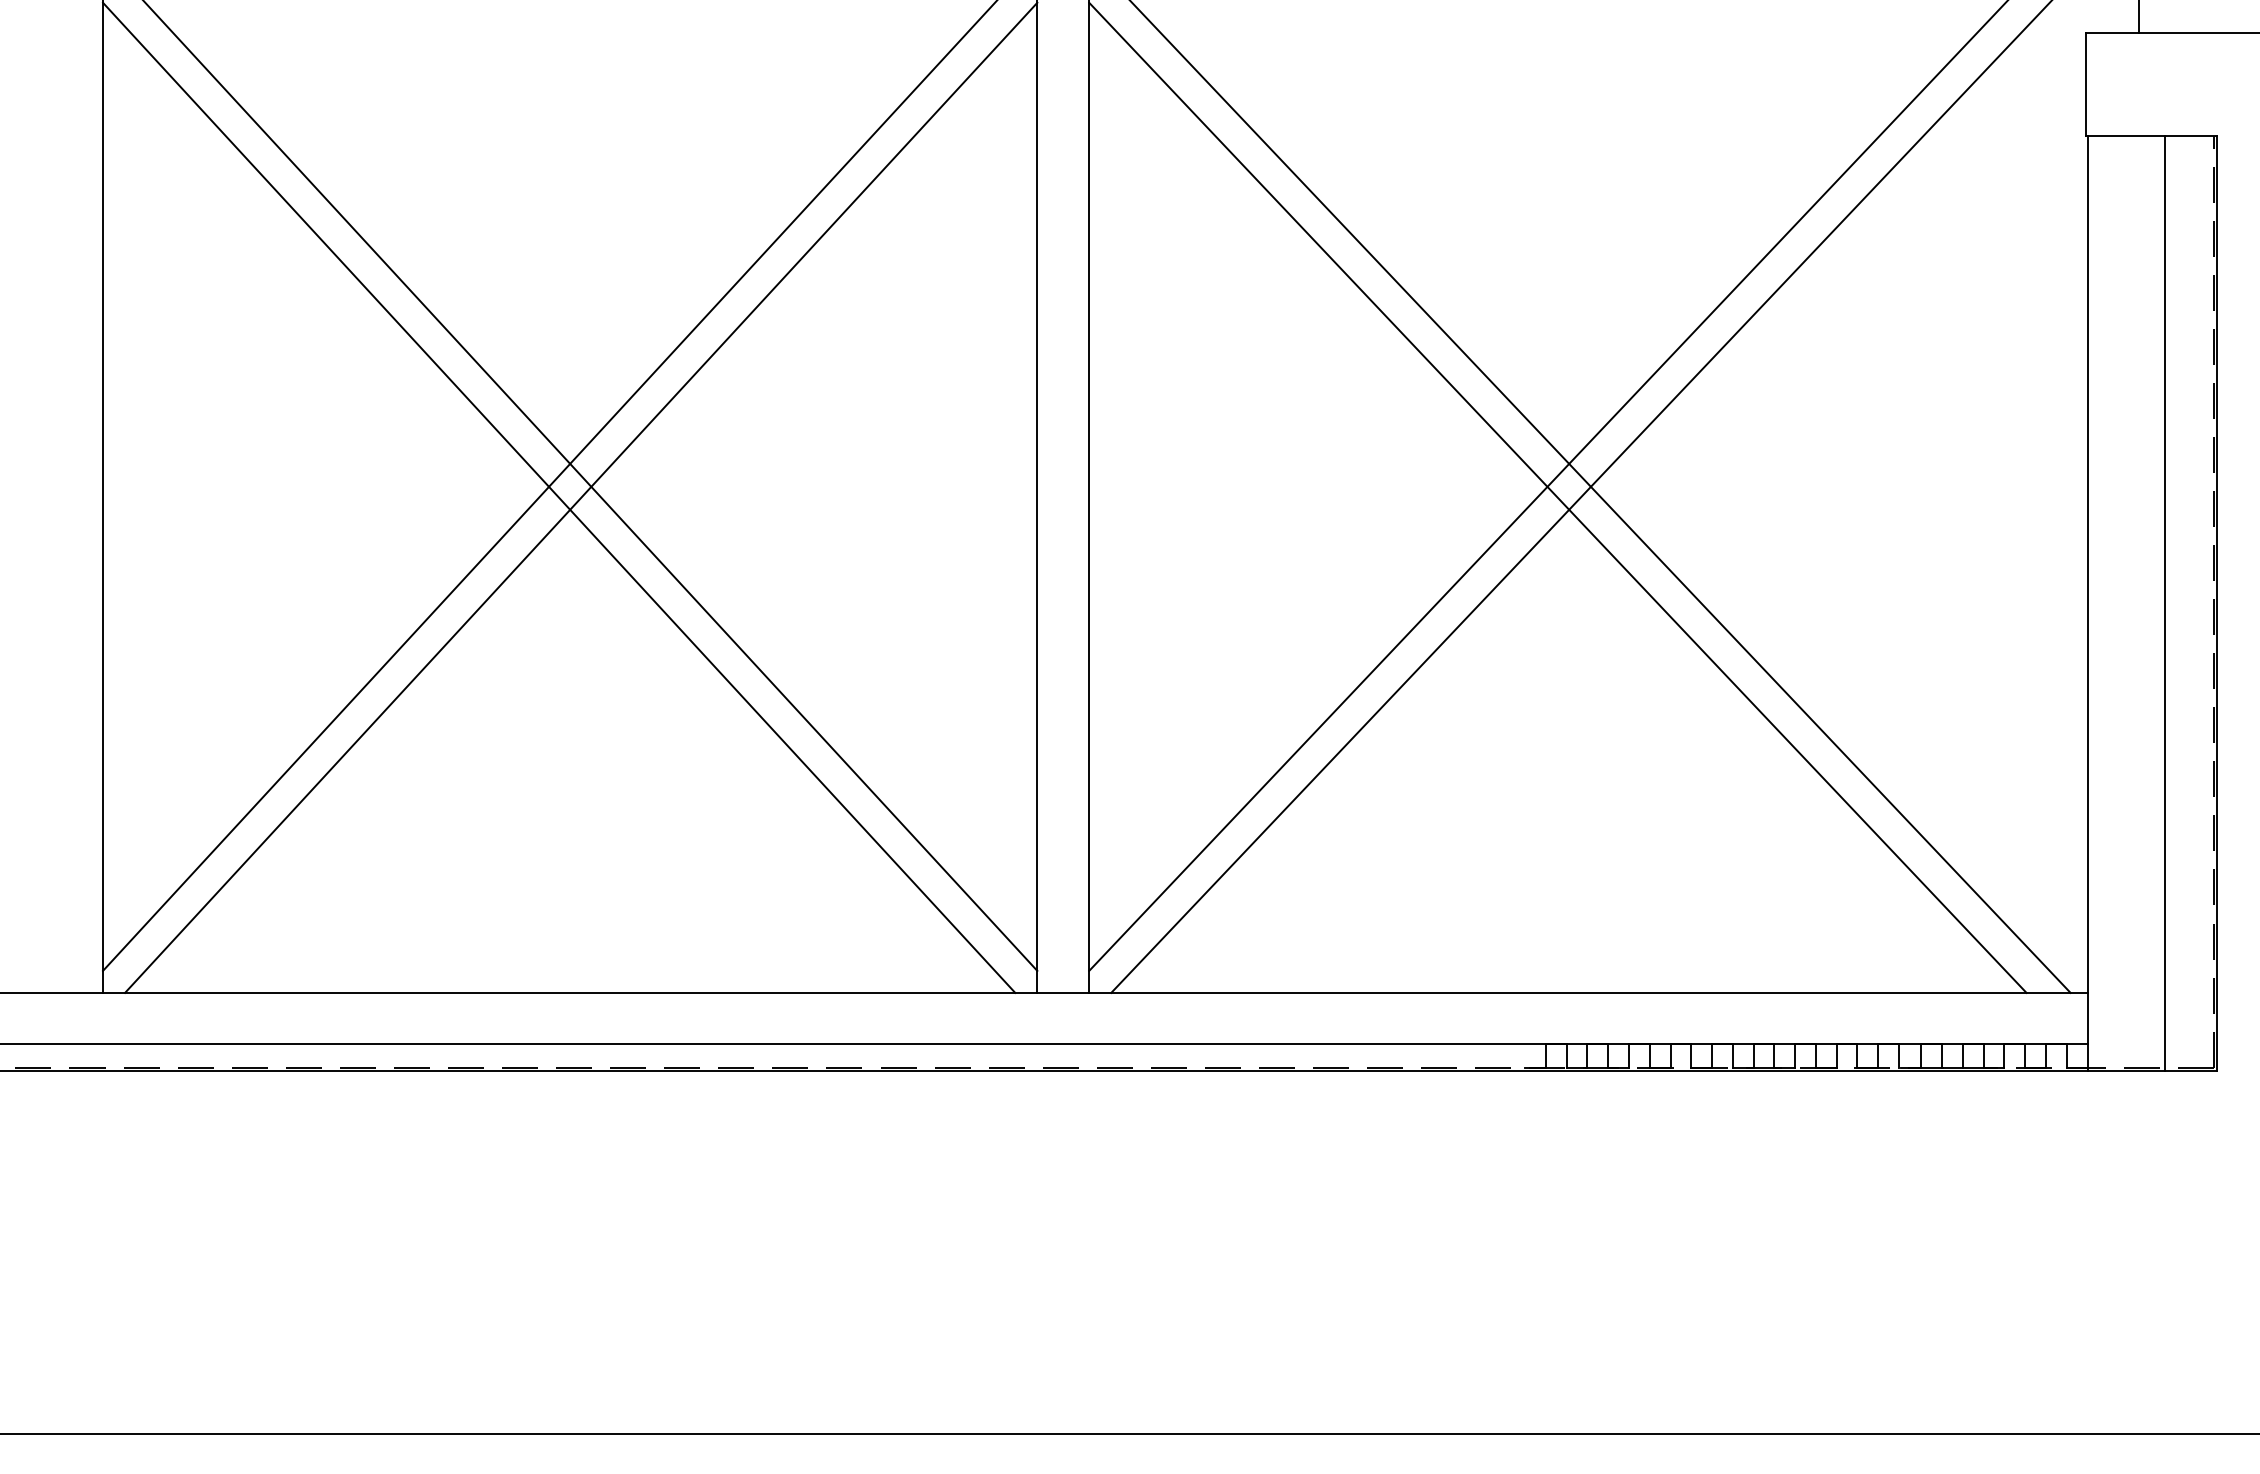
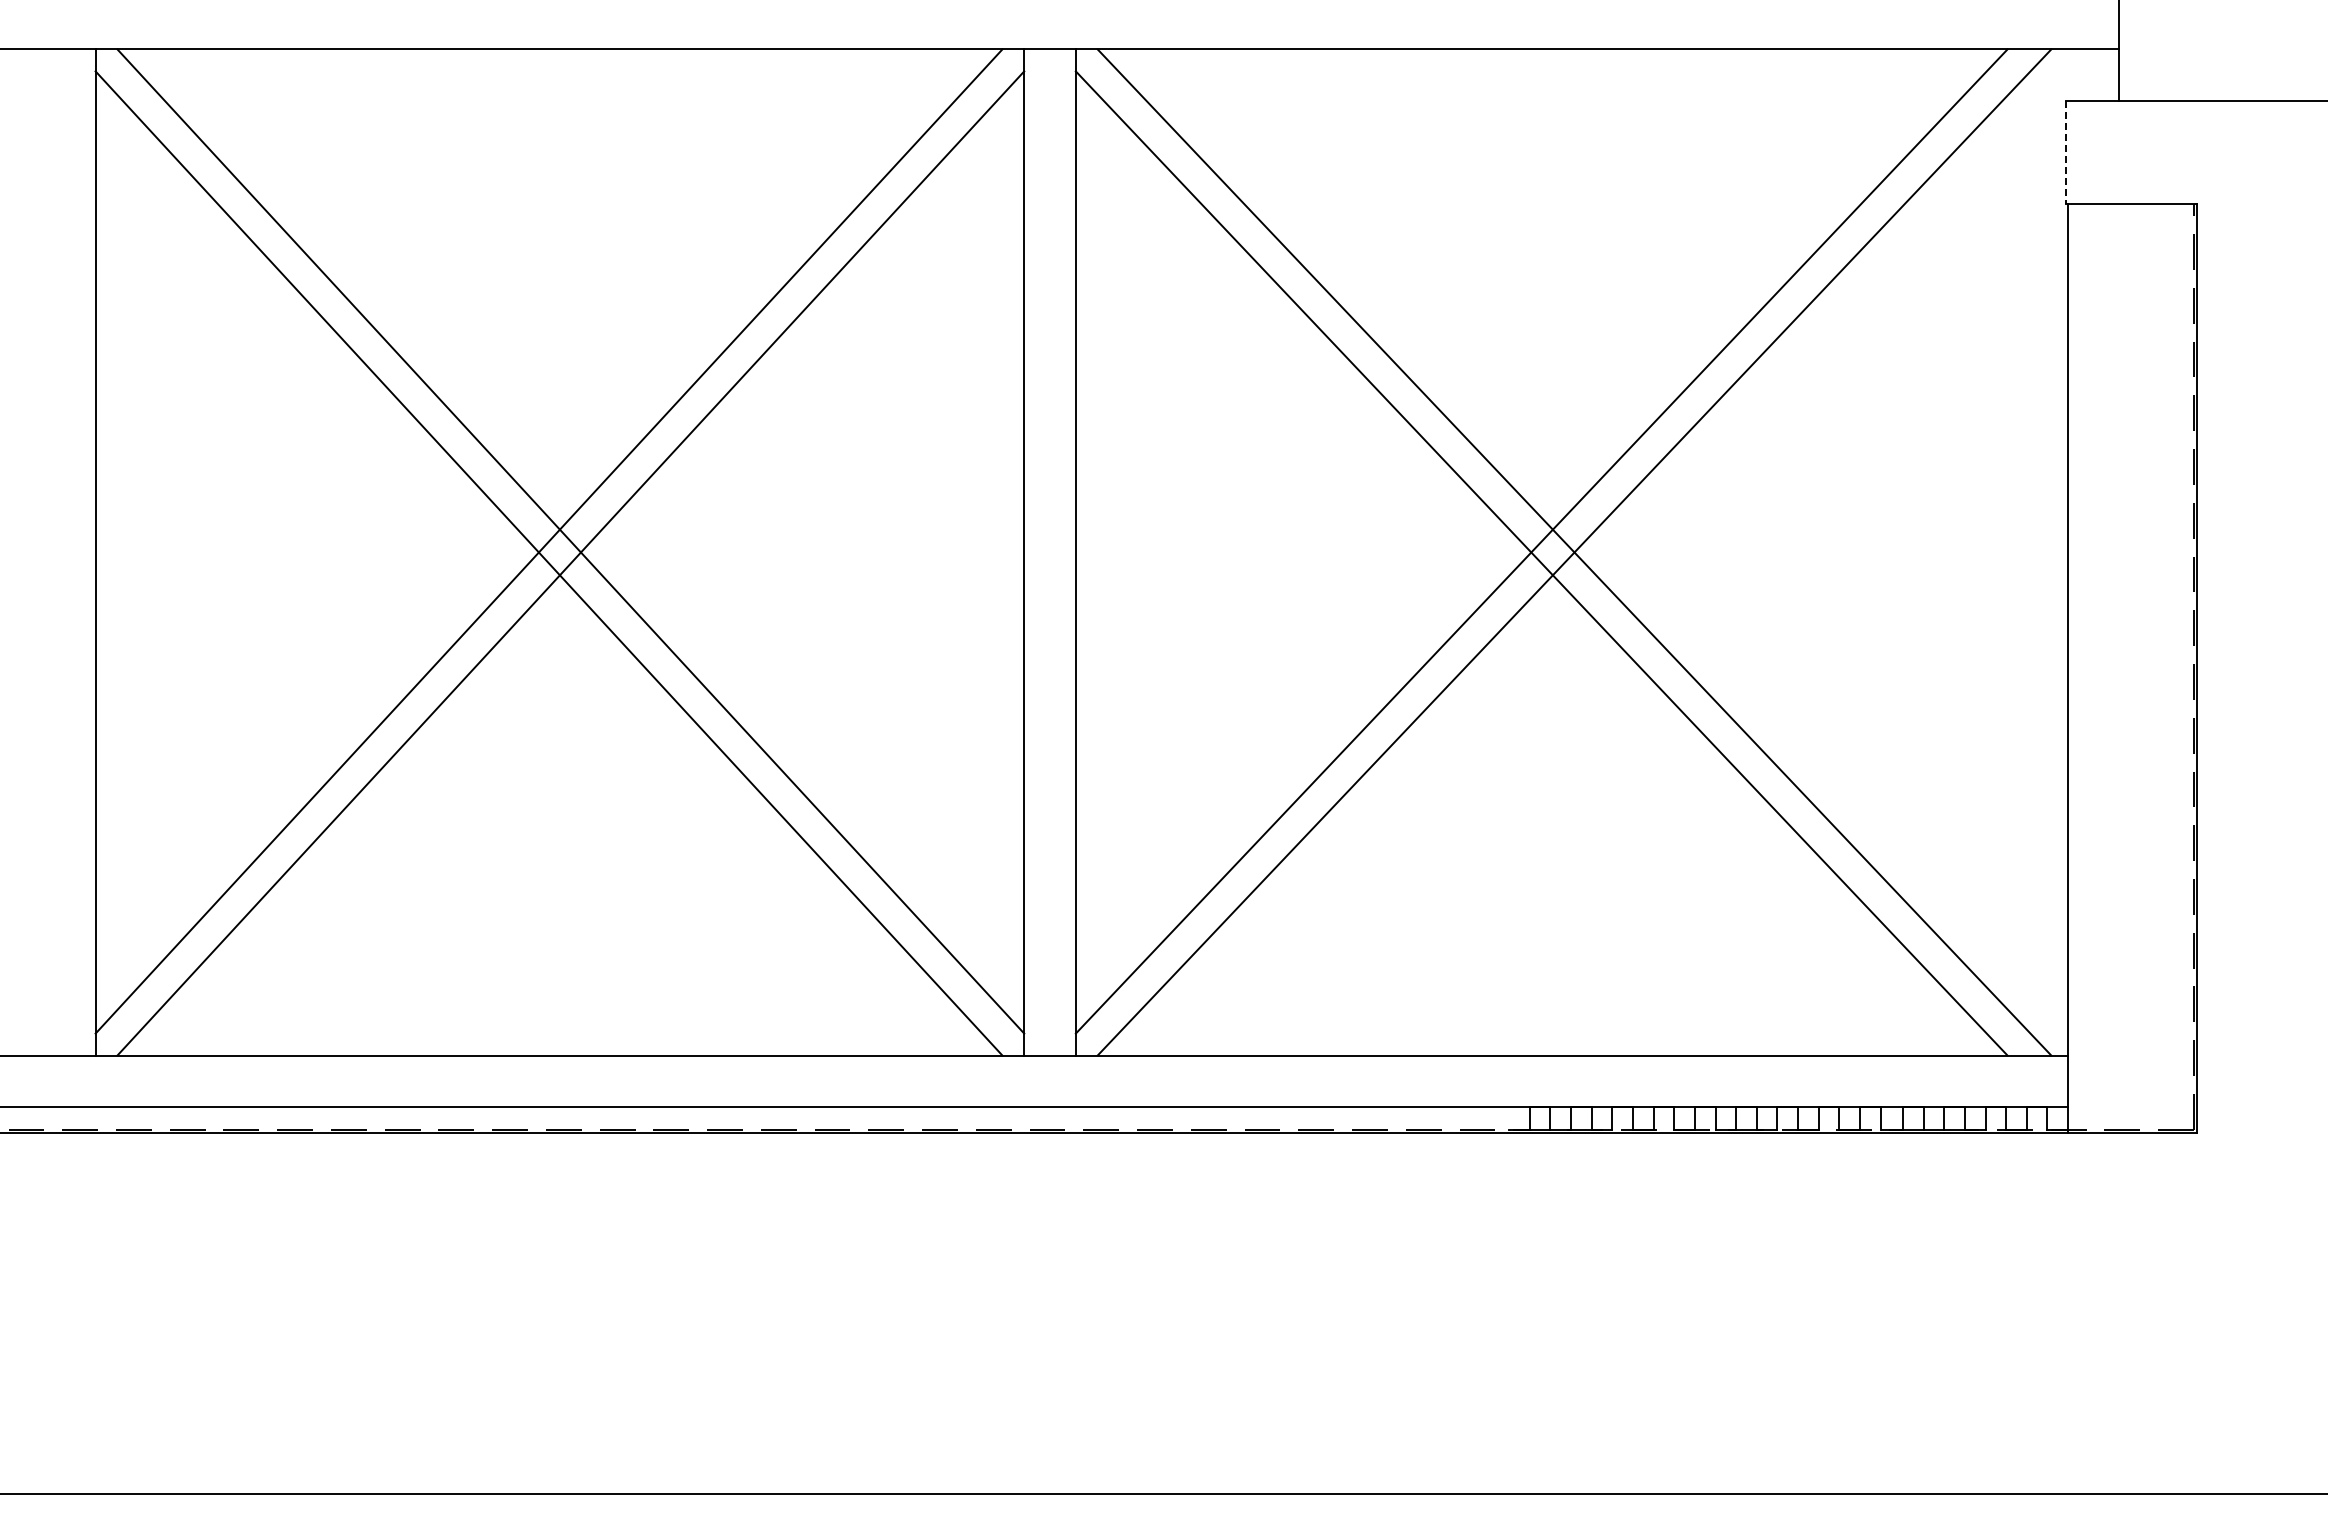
line: (2085, 84) -> (2066, 152), solid -> dashed
line: (2165, 603) -> (2145, 668), removed

